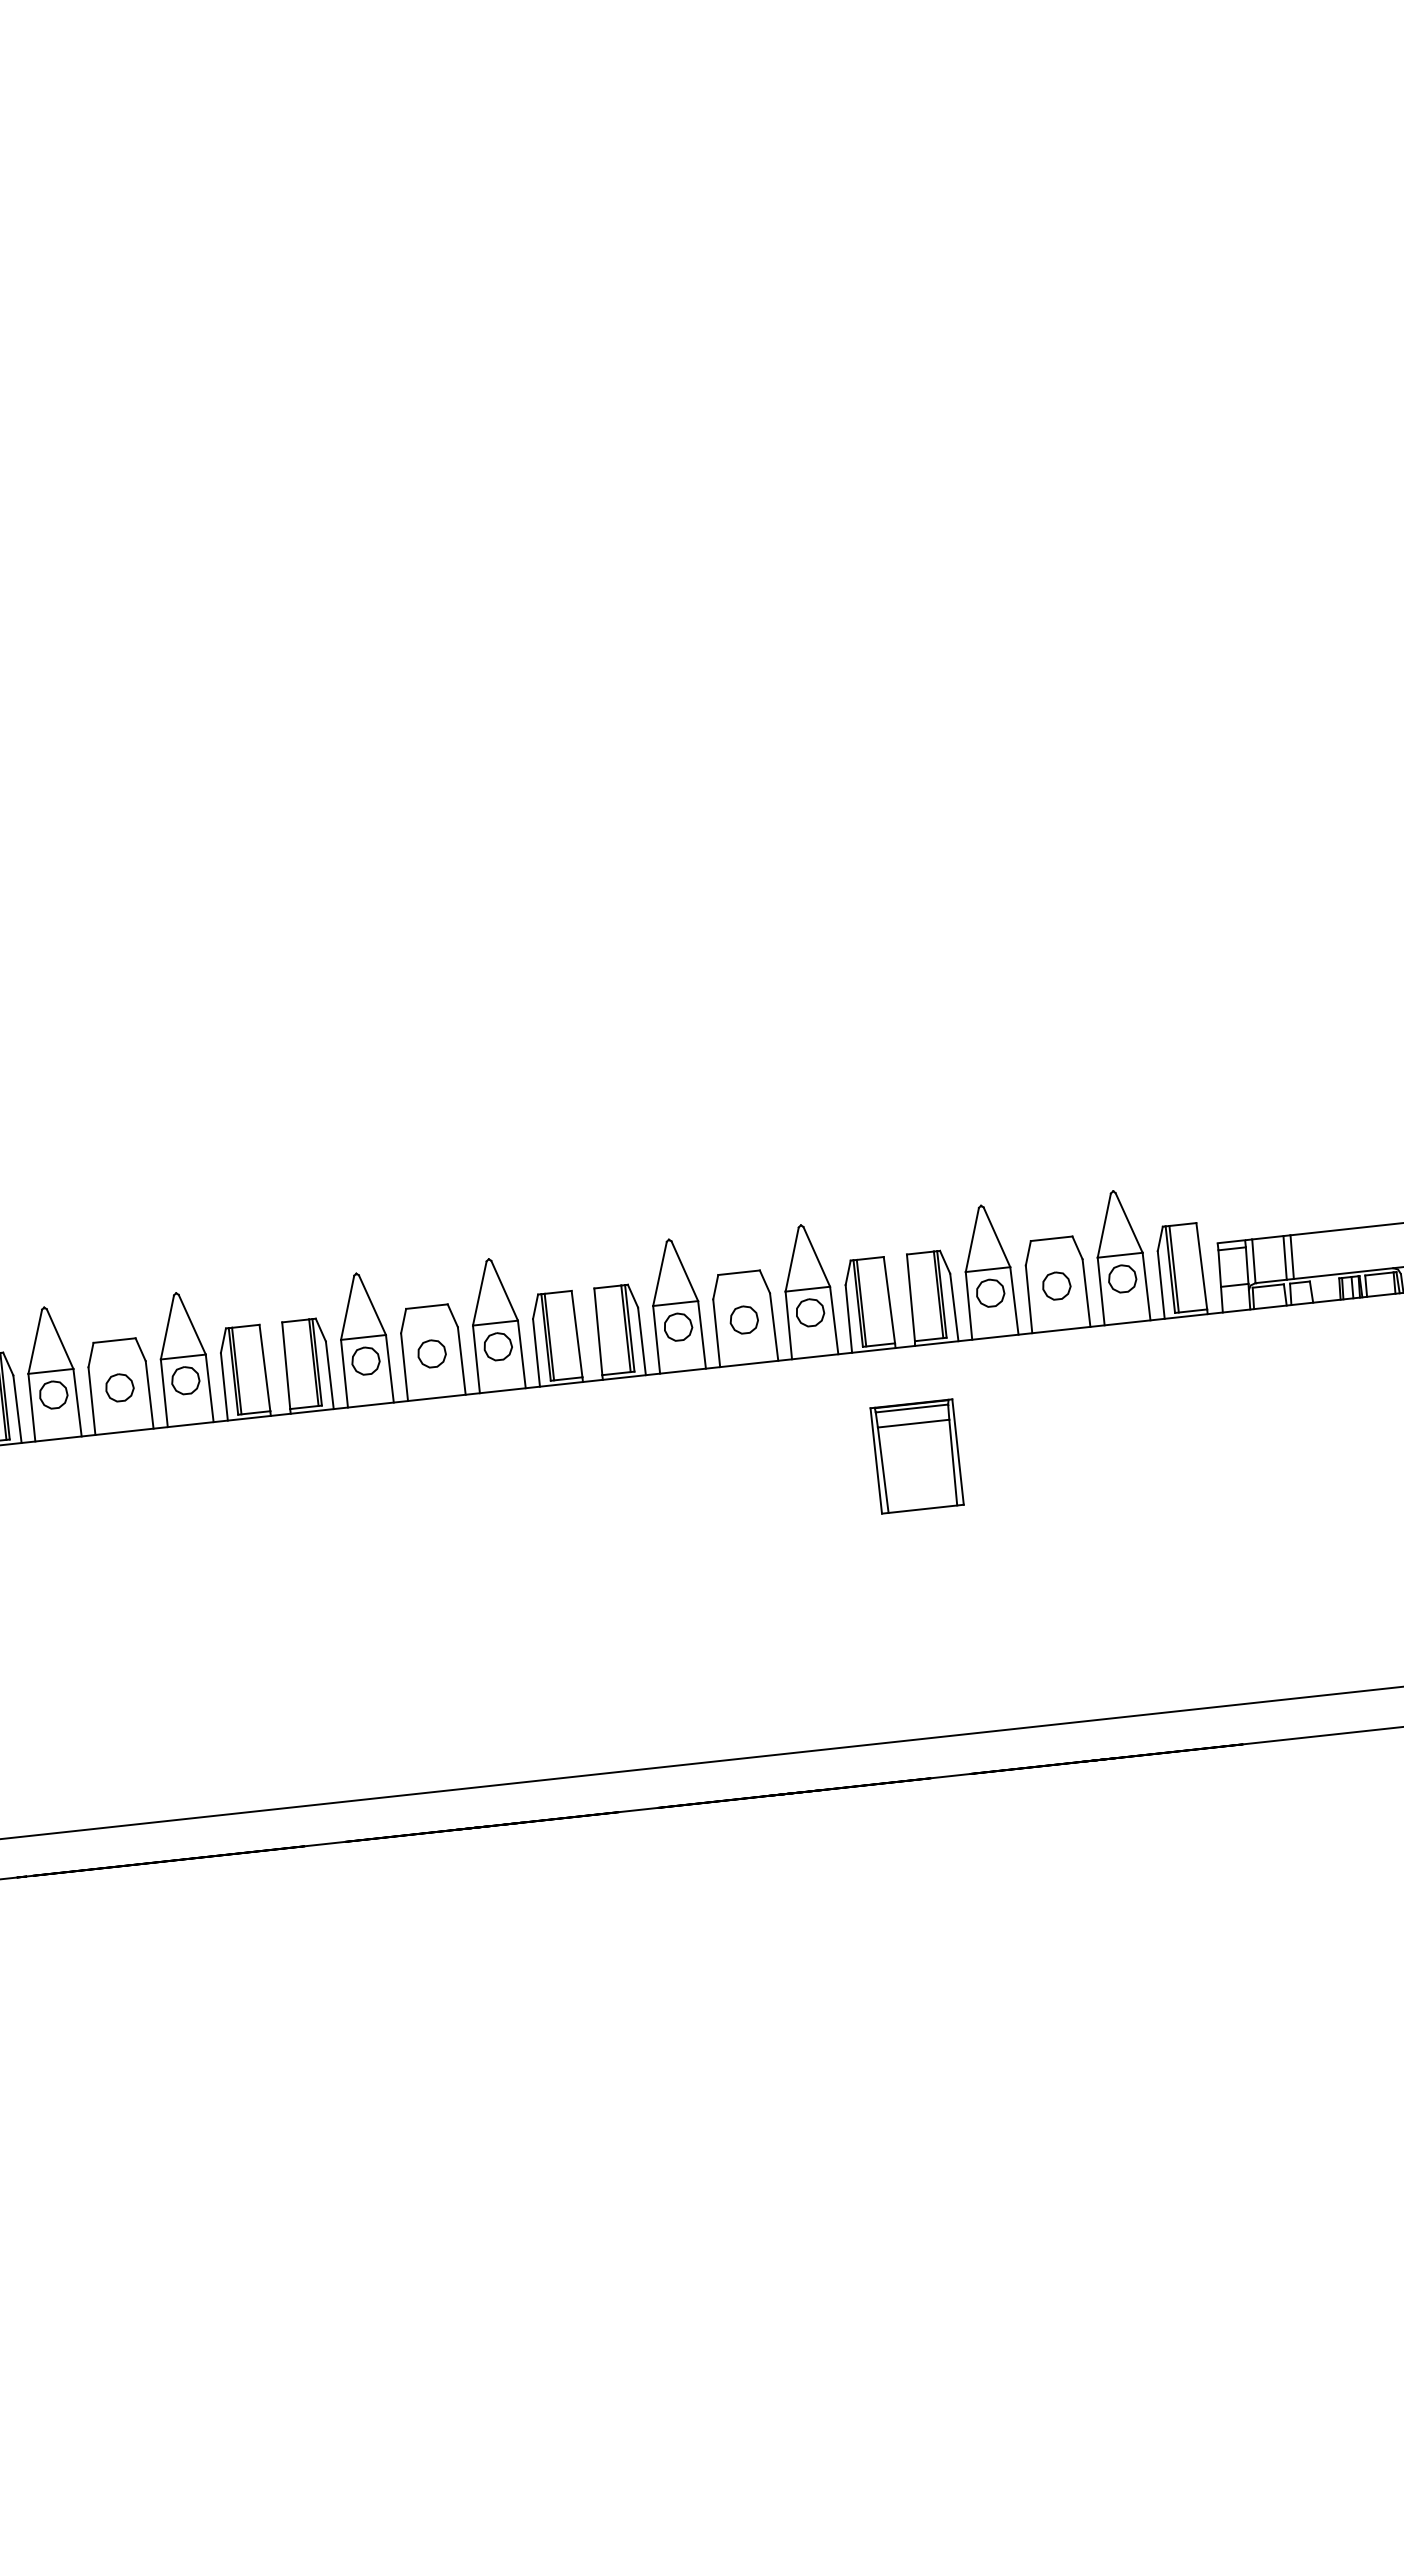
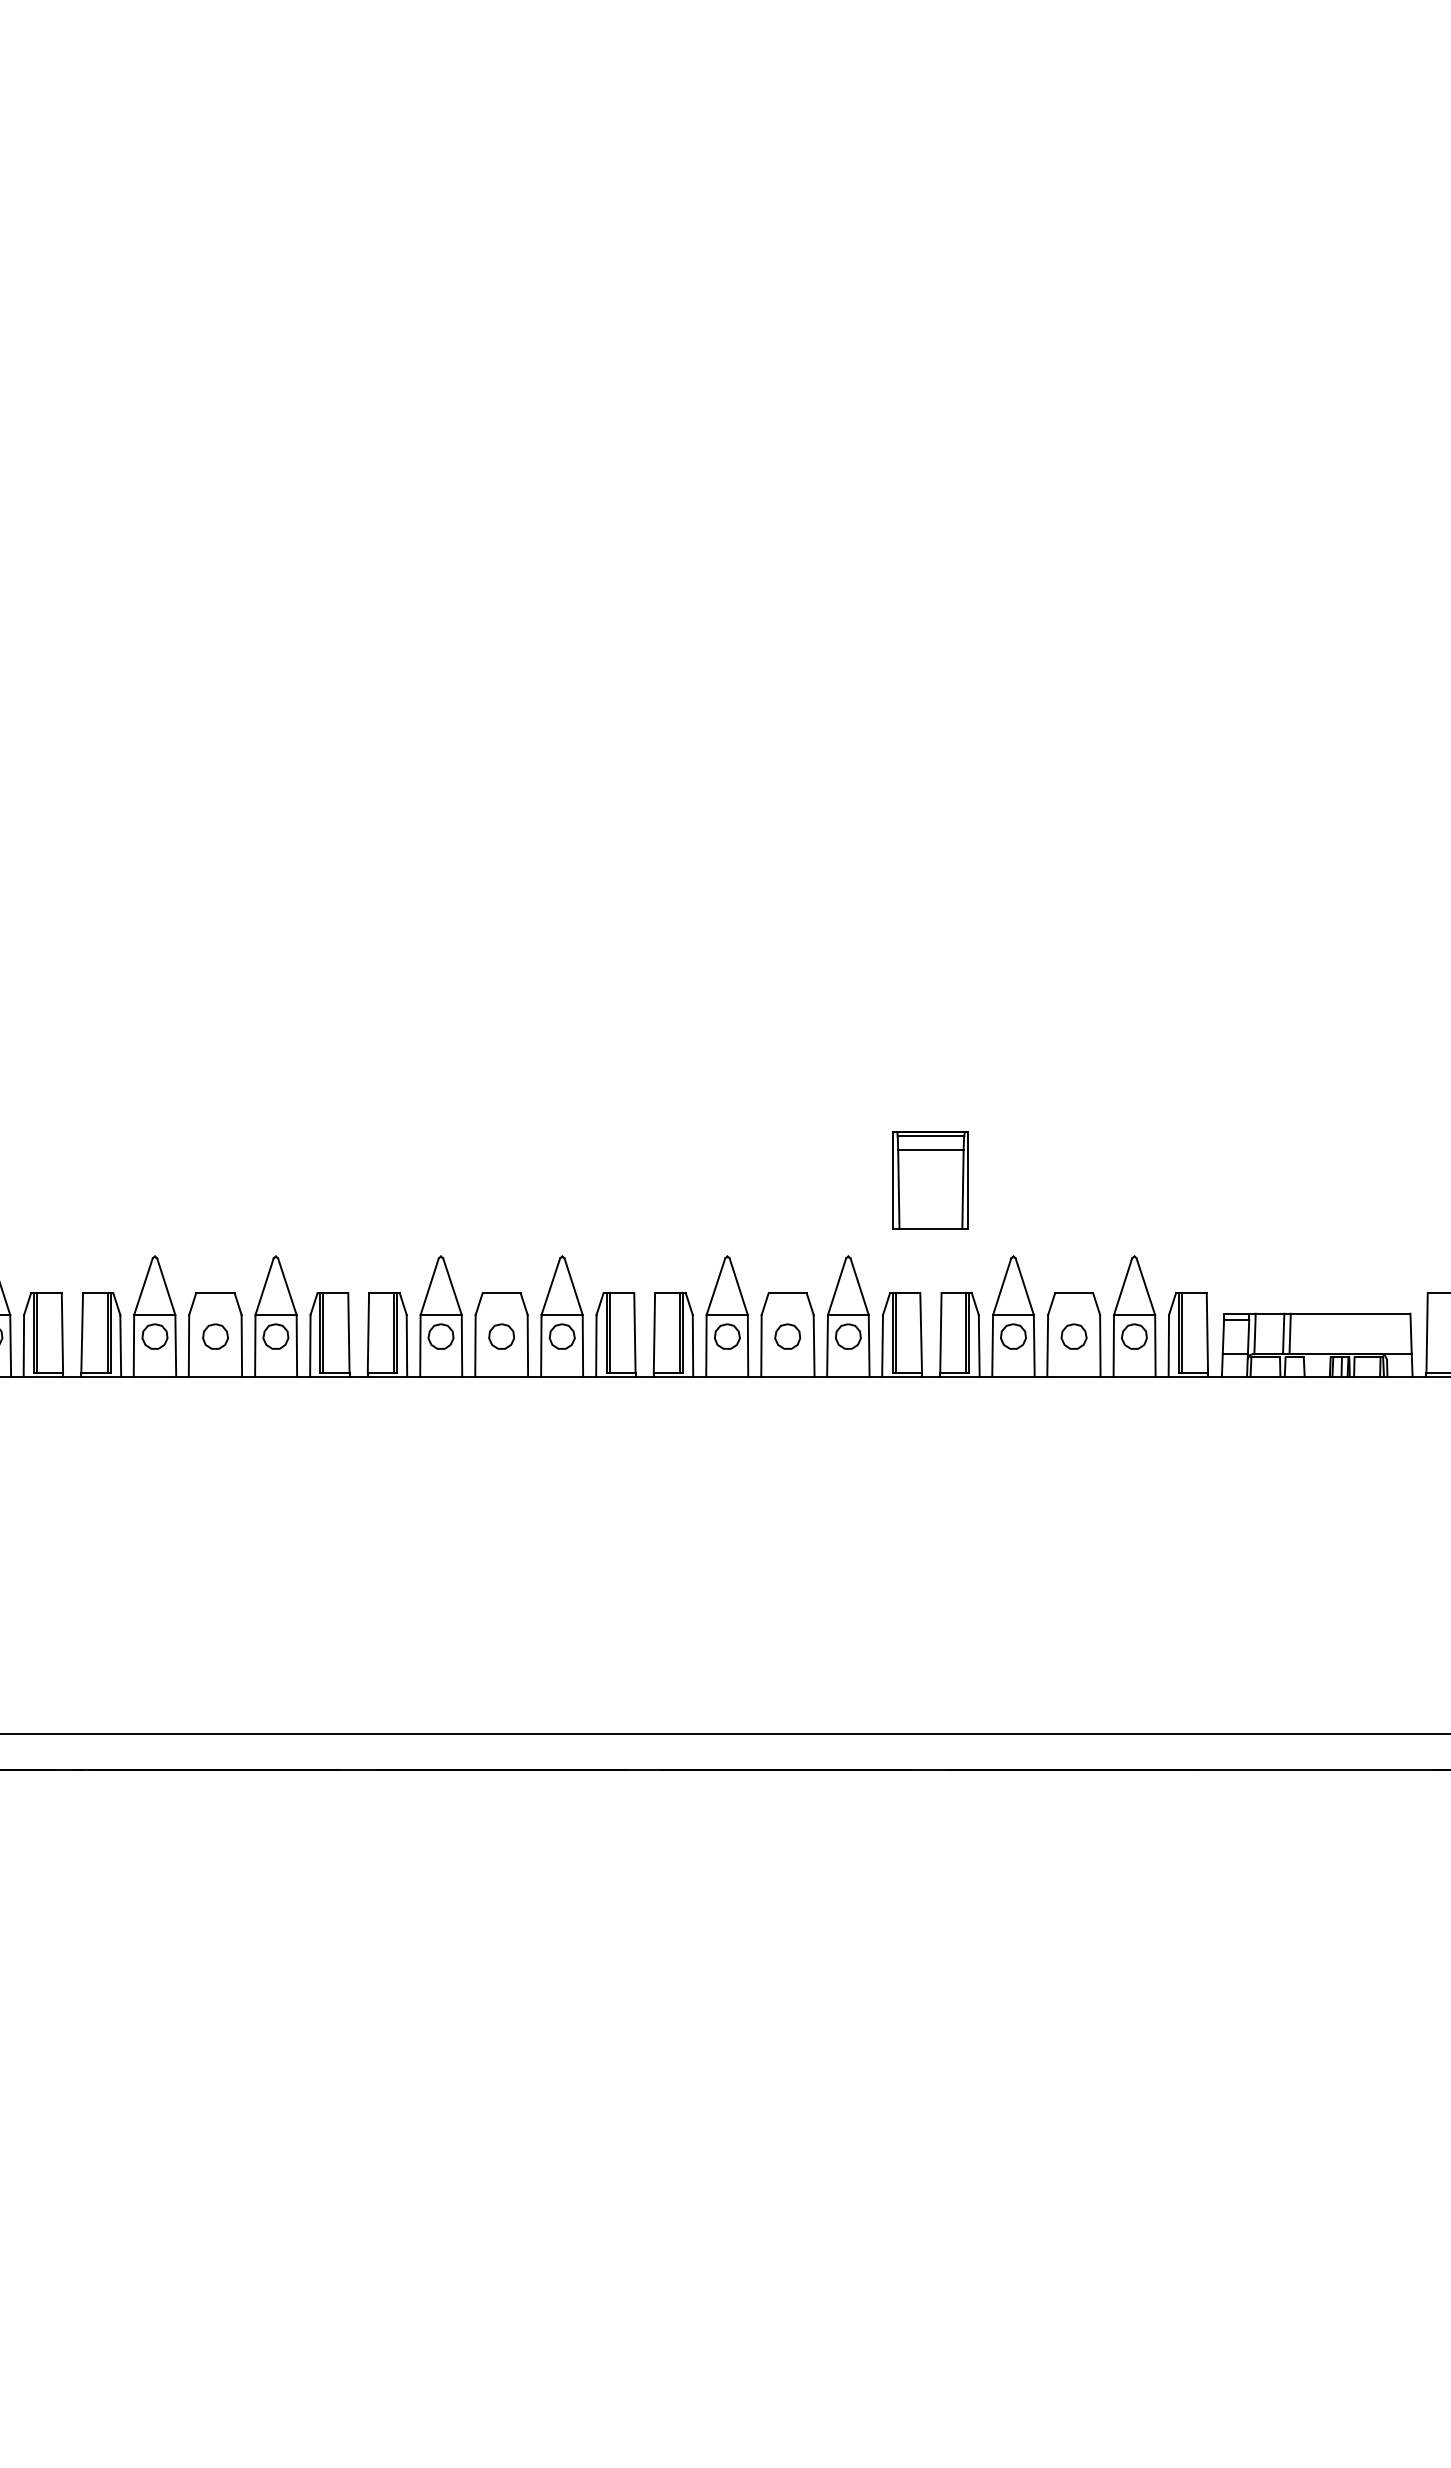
part: (916, 1456) -> (930, 1180), moved

